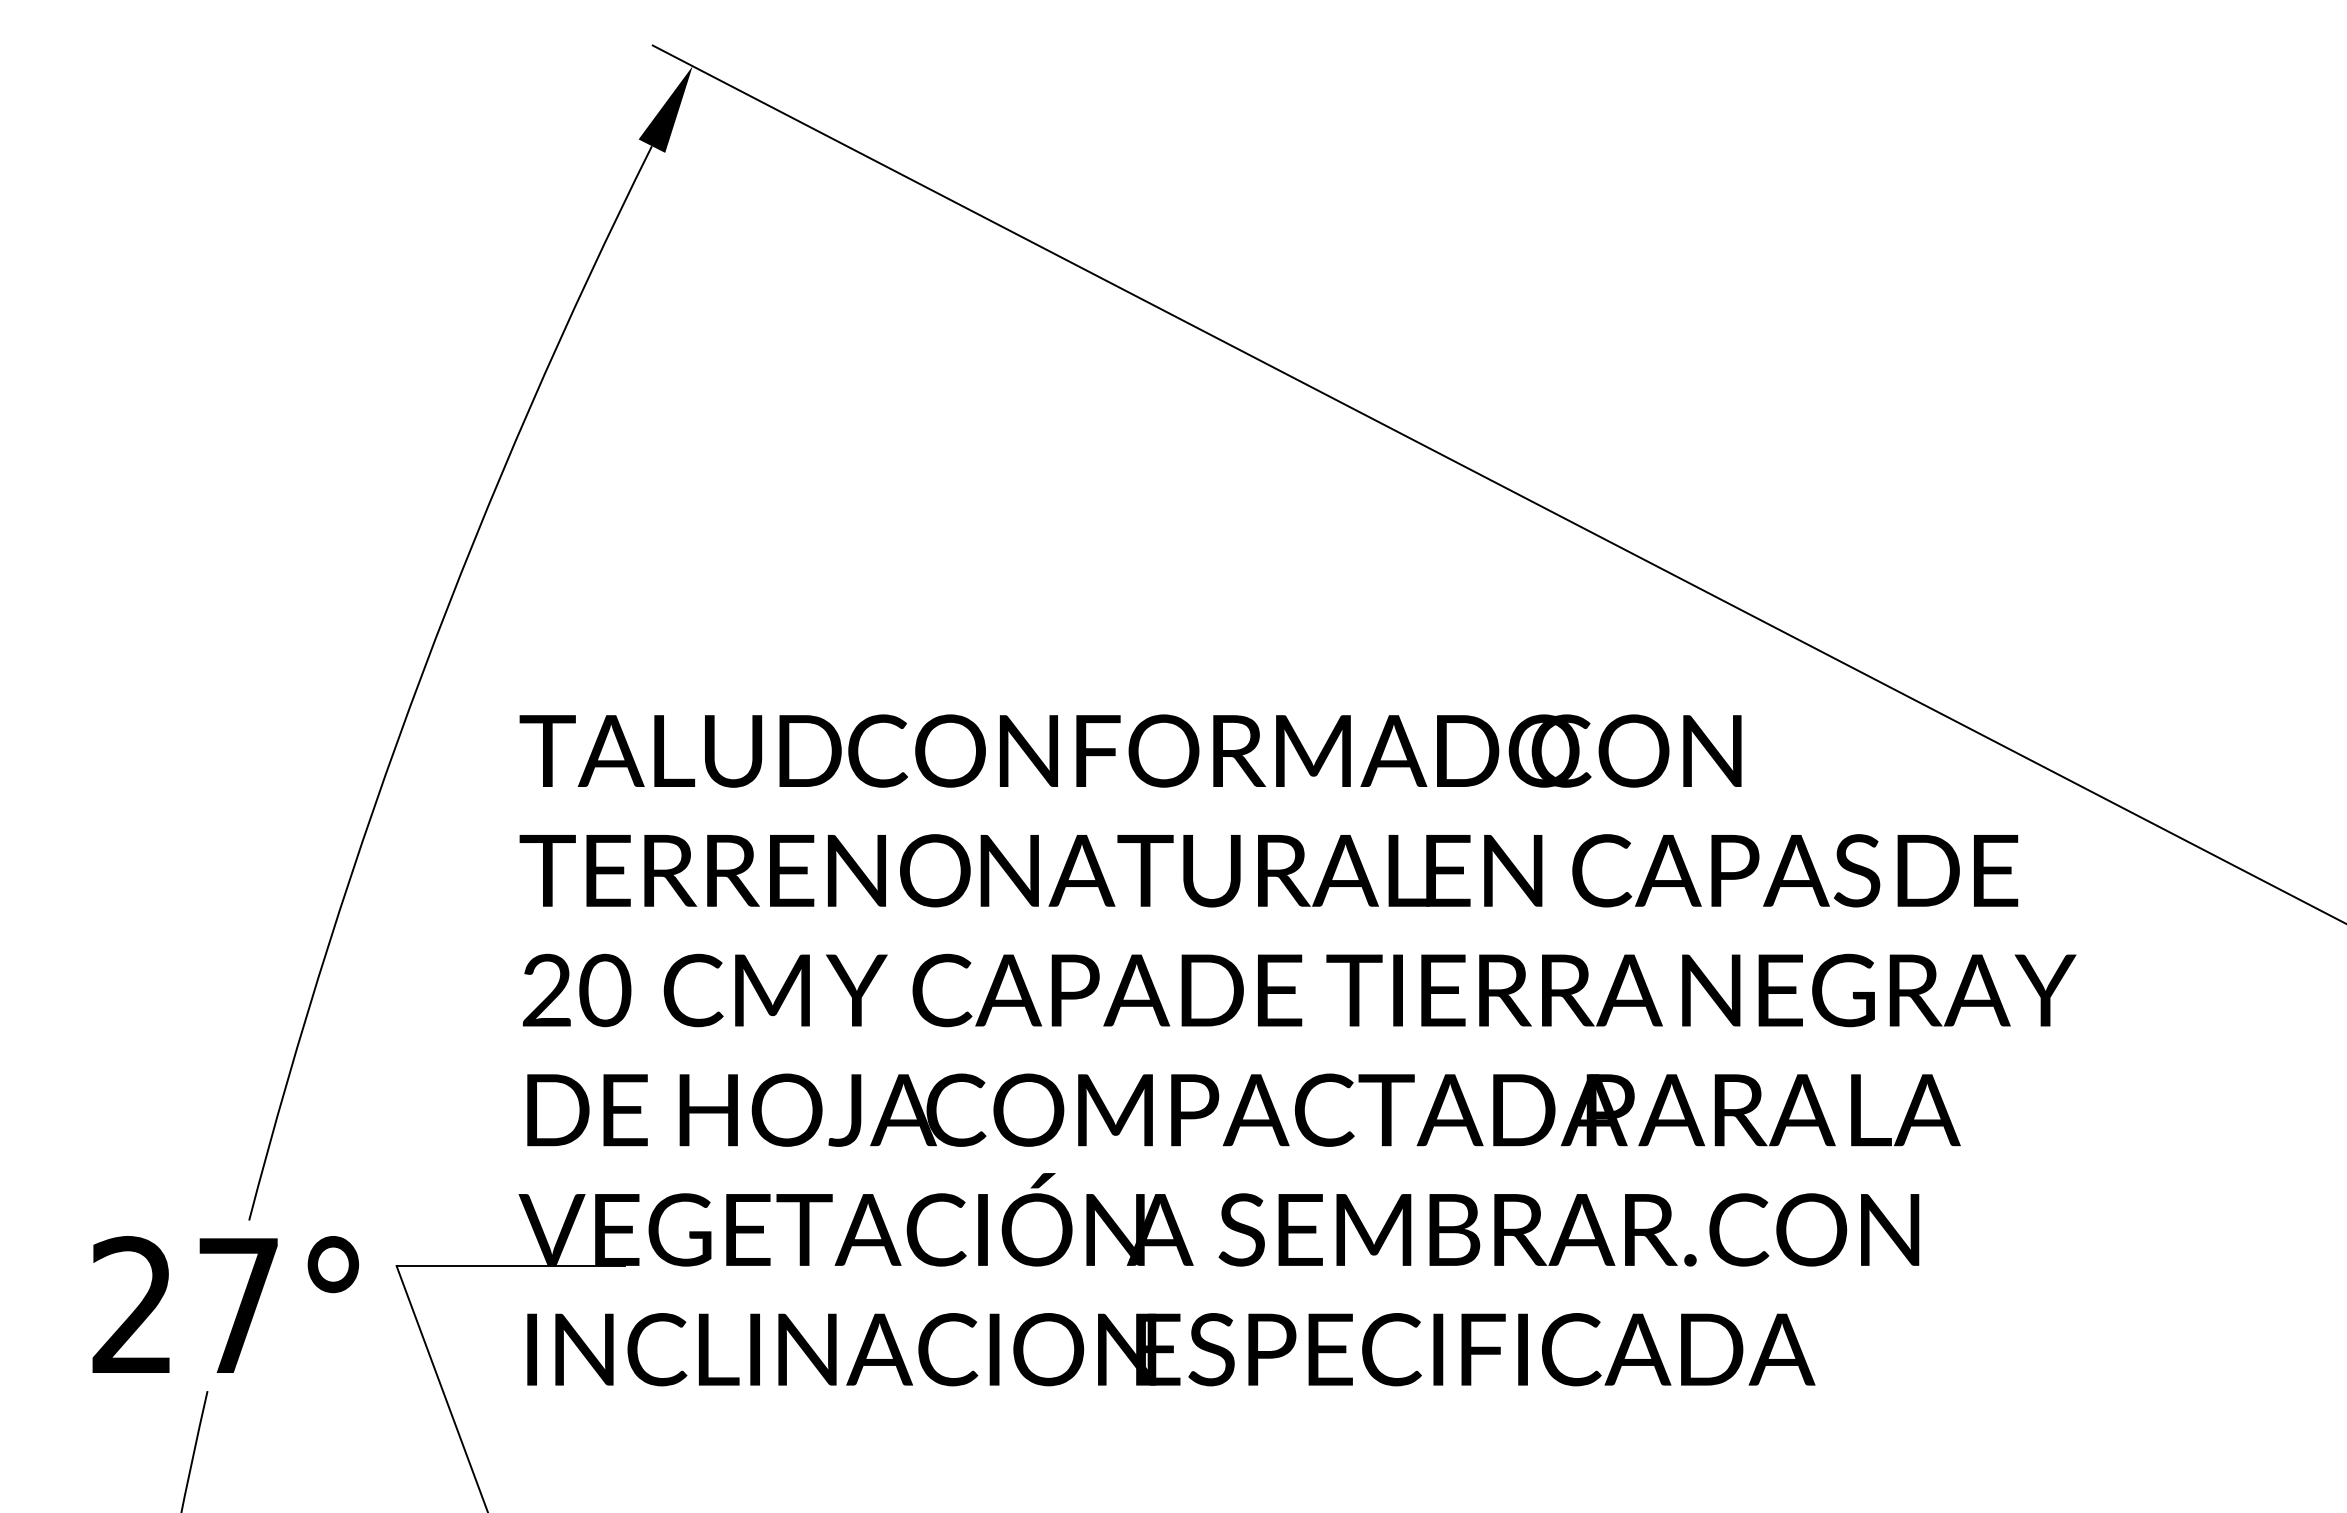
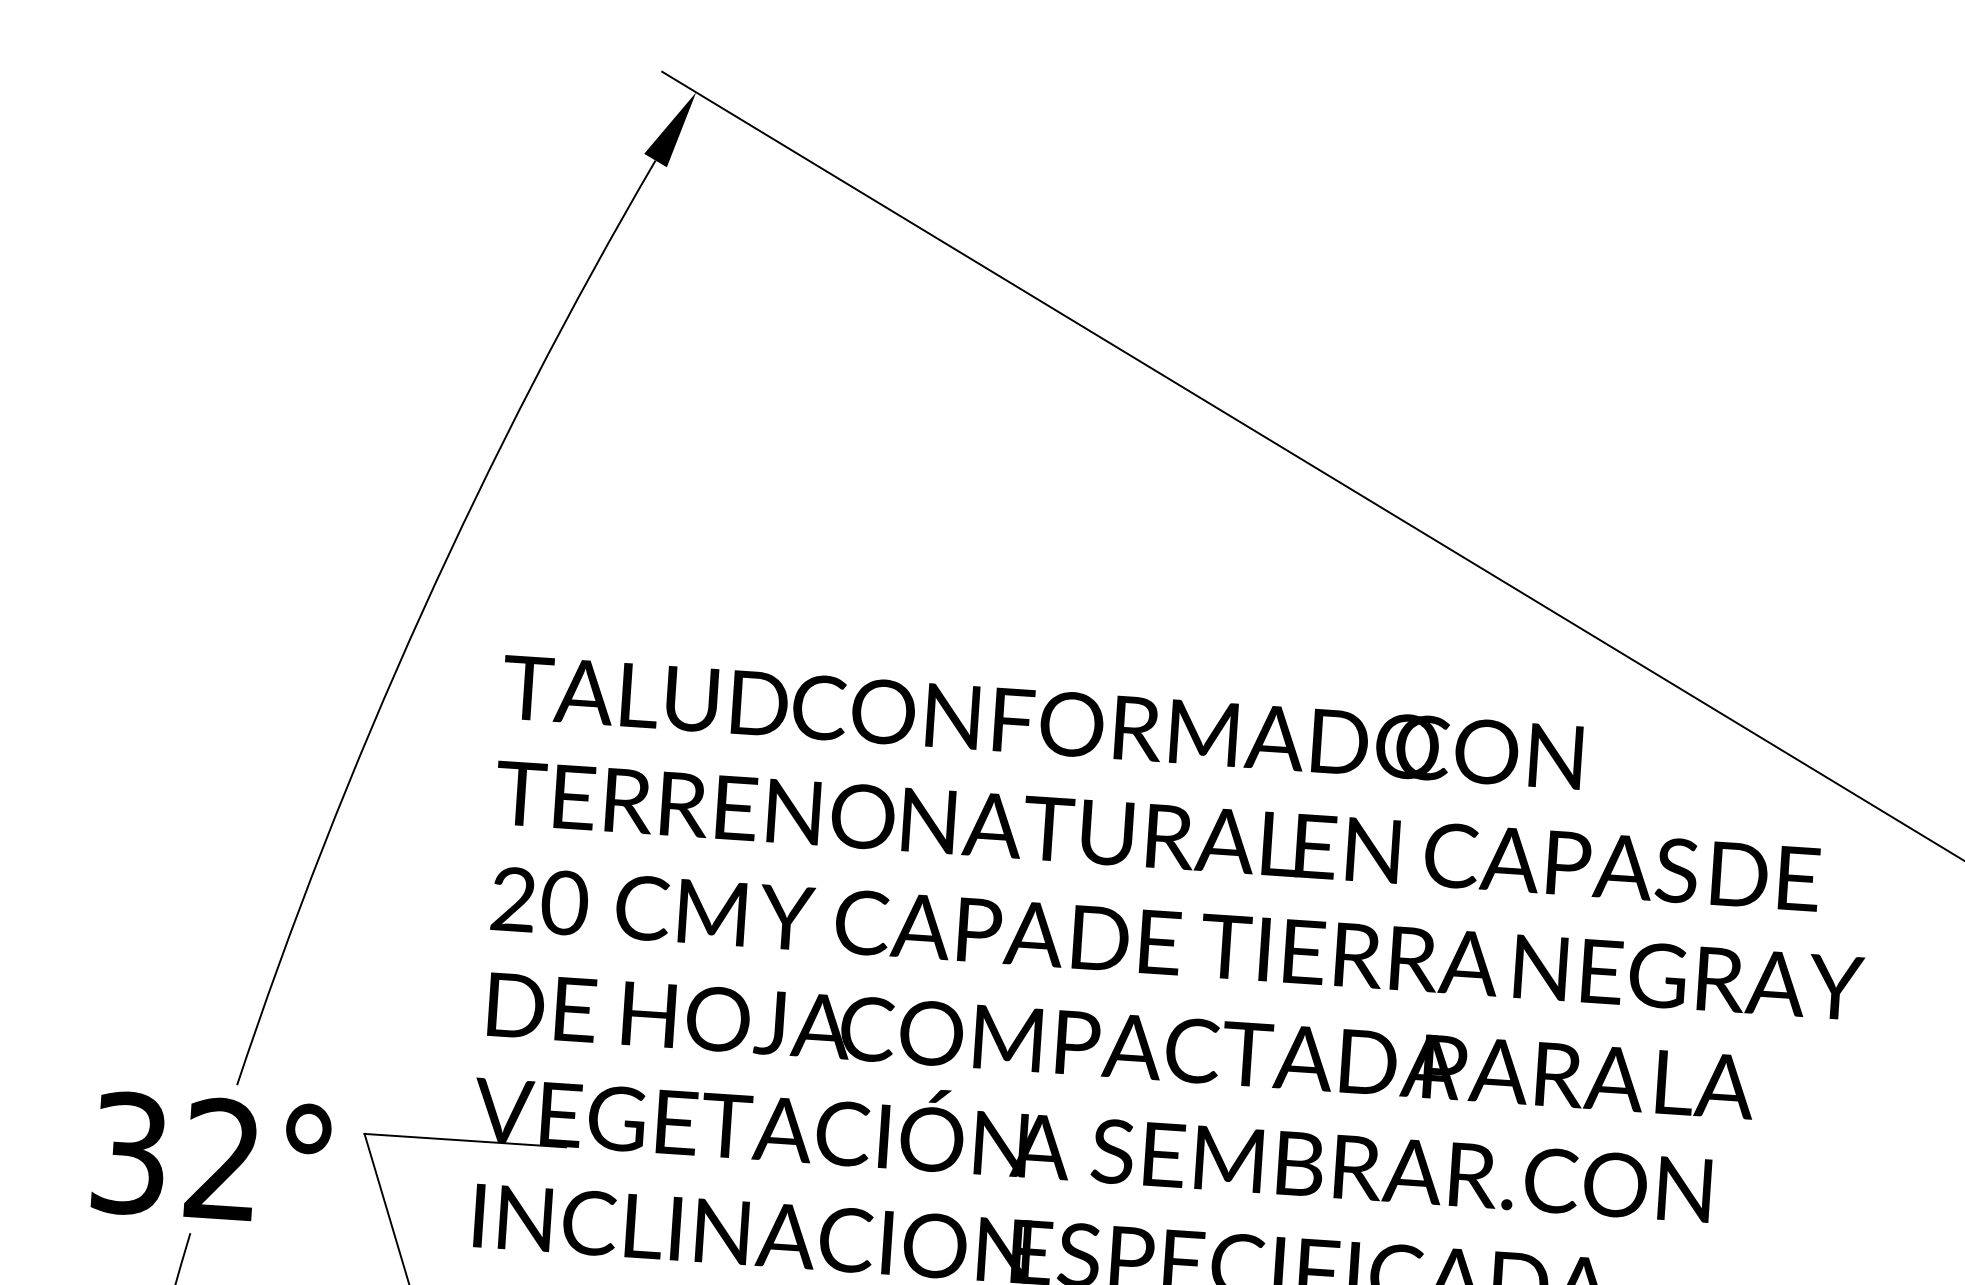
text: (184, 1305) -> (175, 1156), 27° -> 32°

